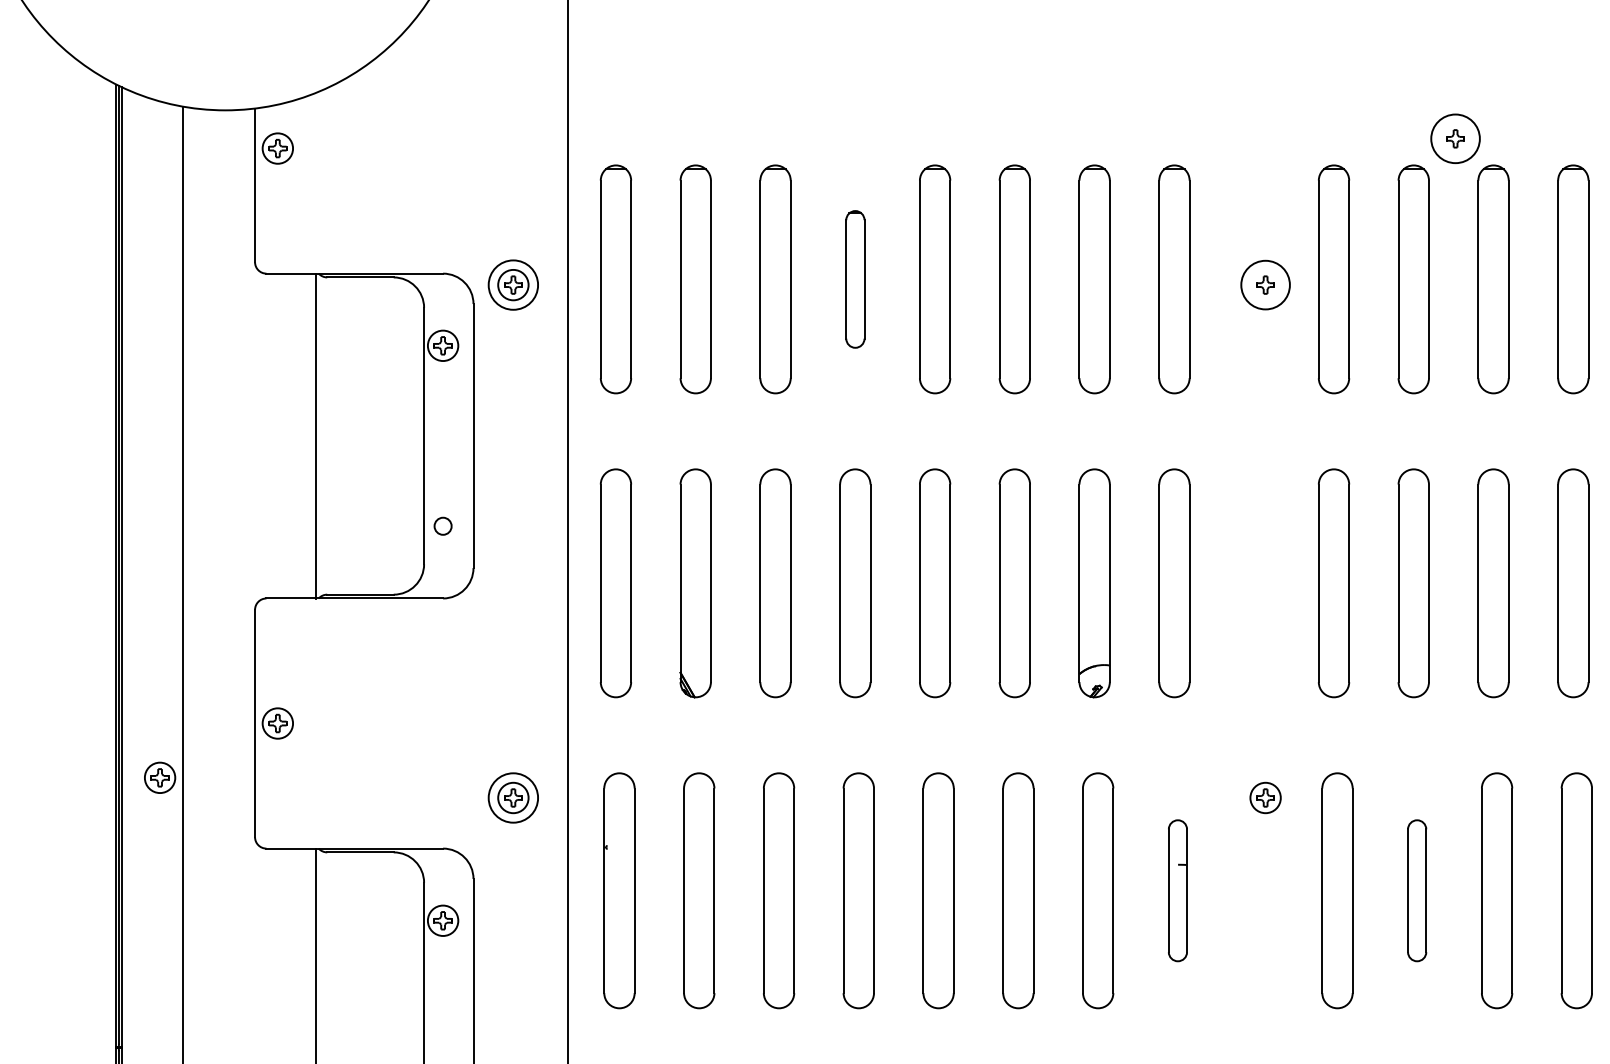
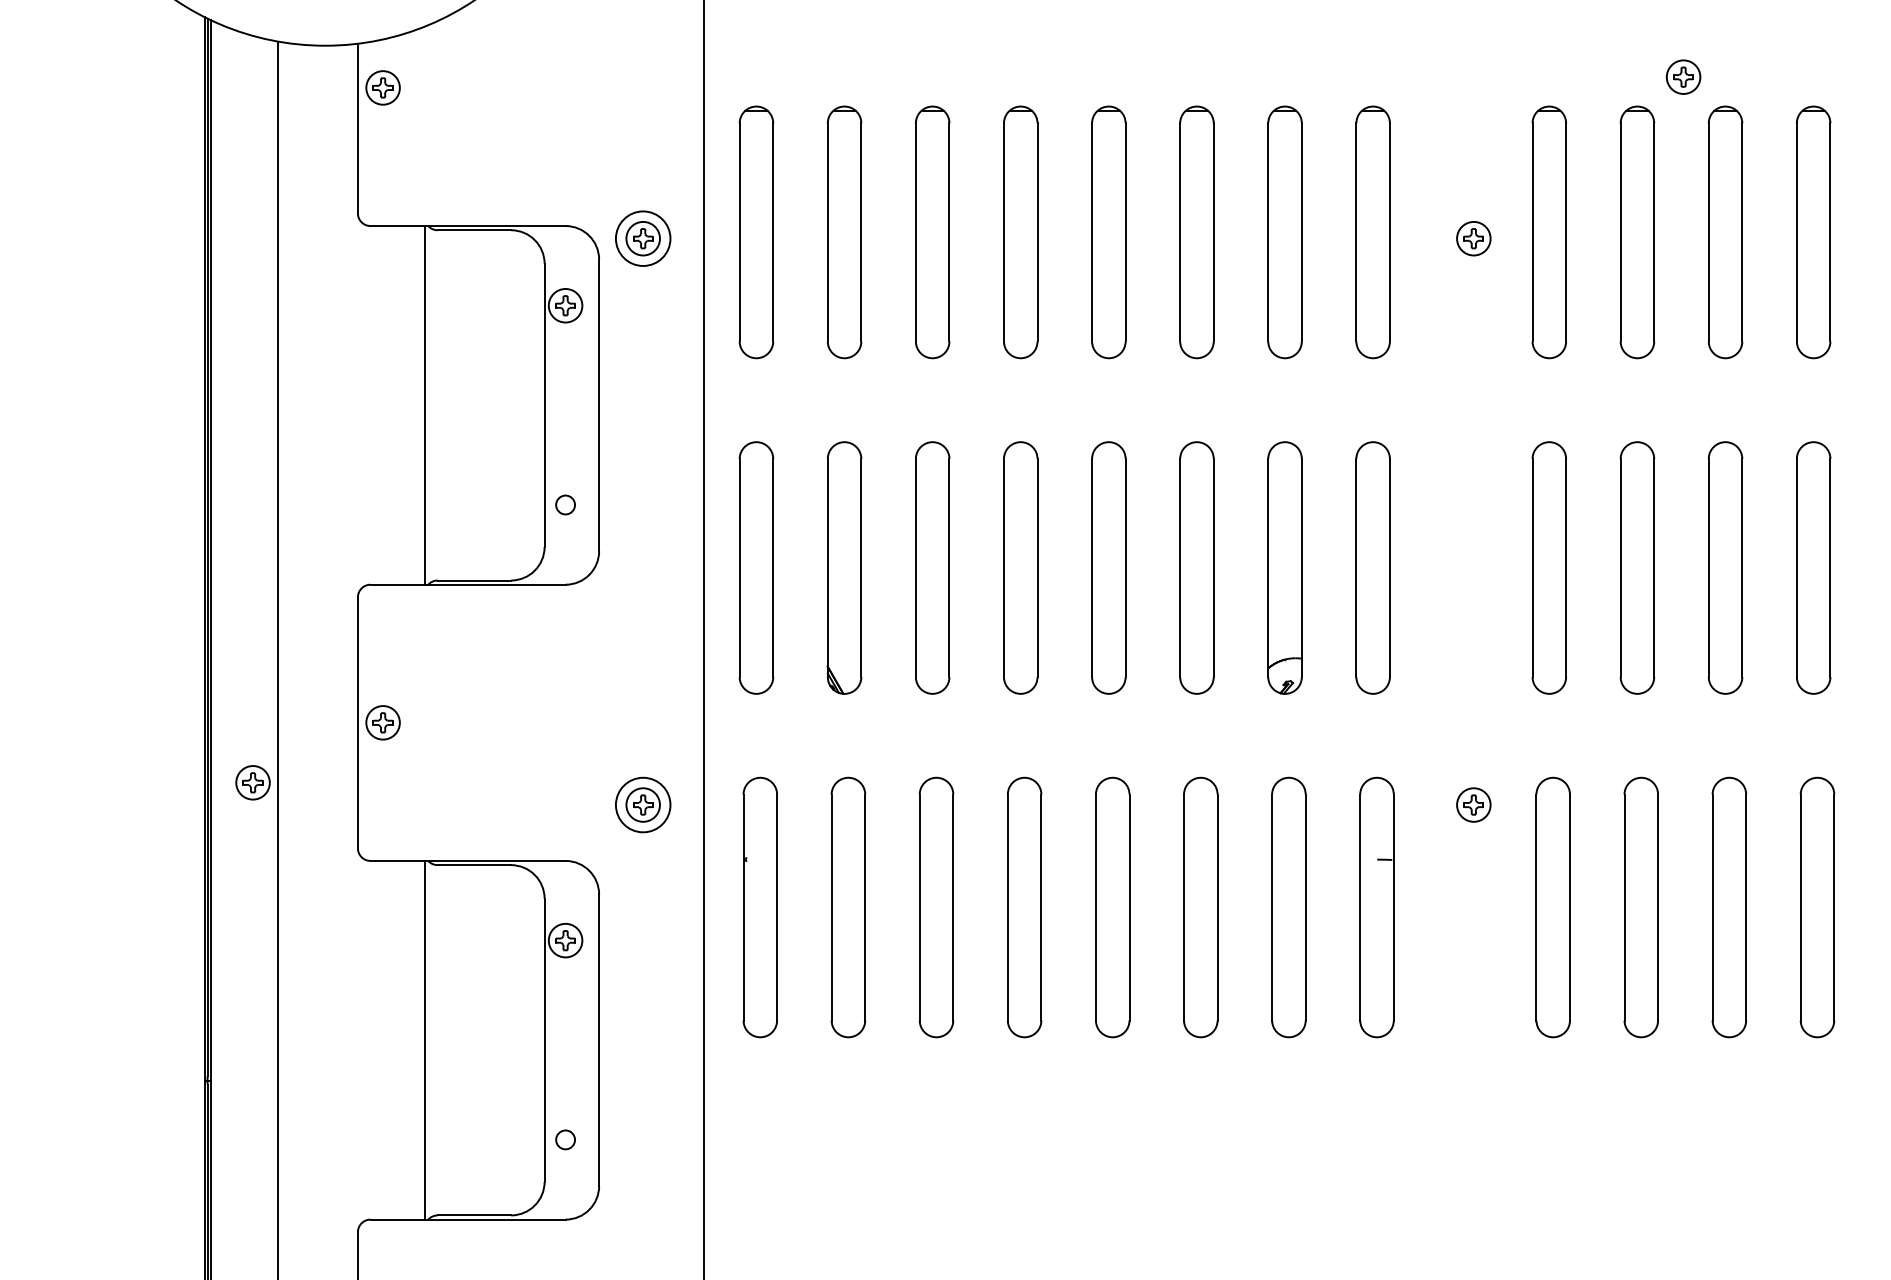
circle: (1455, 138) -> (1683, 76), size x0.62
part: (855, 279) -> (1020, 232), size x1.67
circle: (1265, 284) -> (1473, 238), size x0.62
part: (1177, 890) -> (1376, 907), size x1.67
part: (1416, 890) -> (1640, 907), size x1.67

